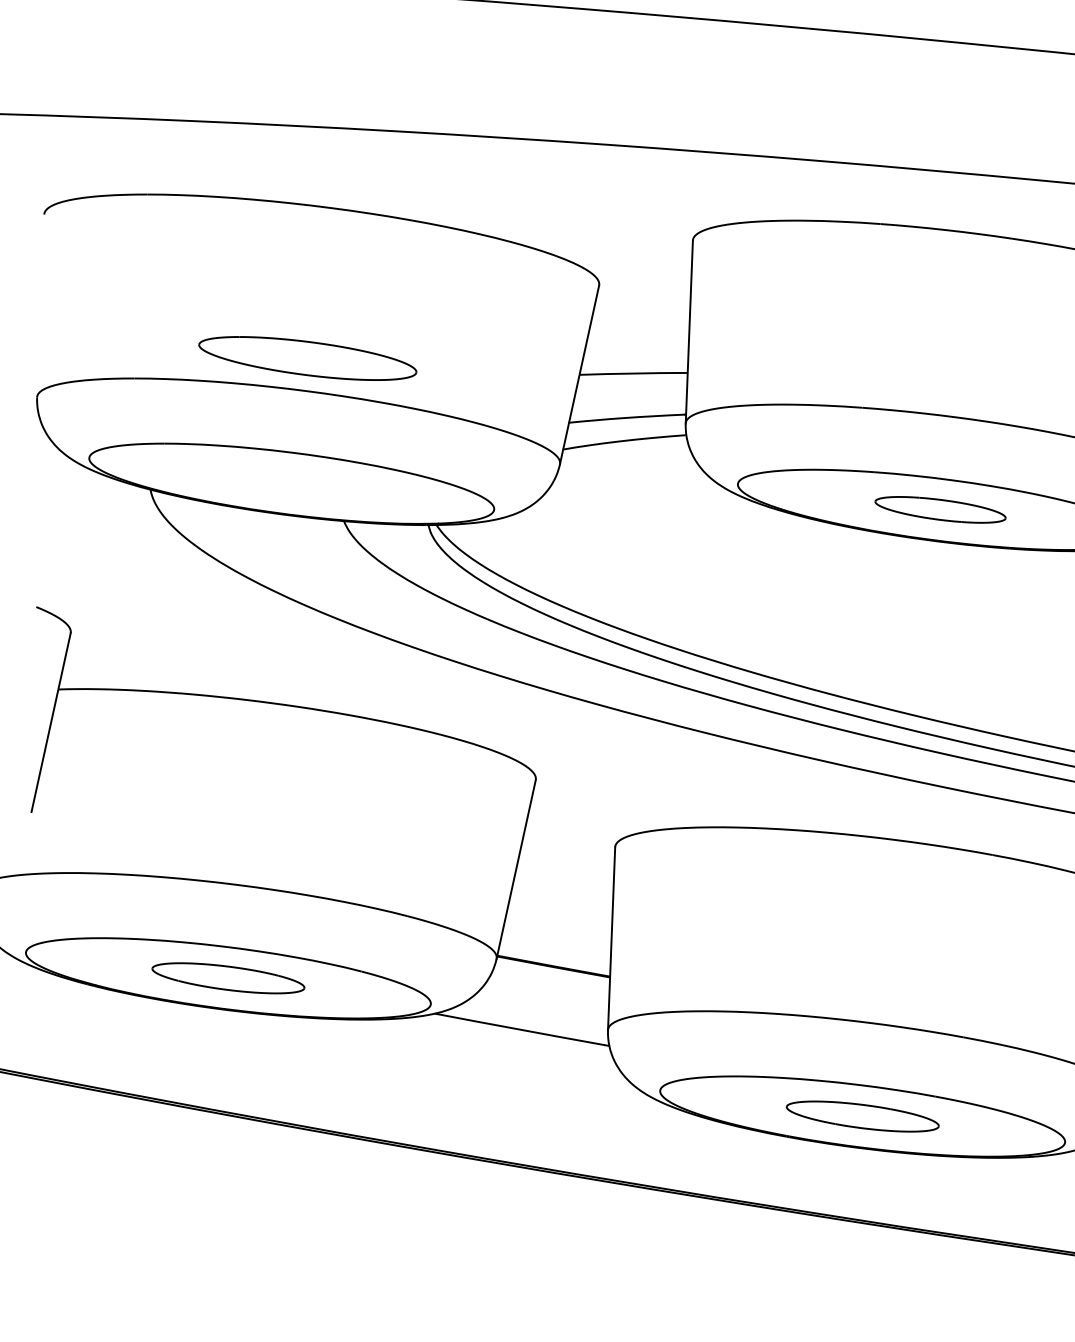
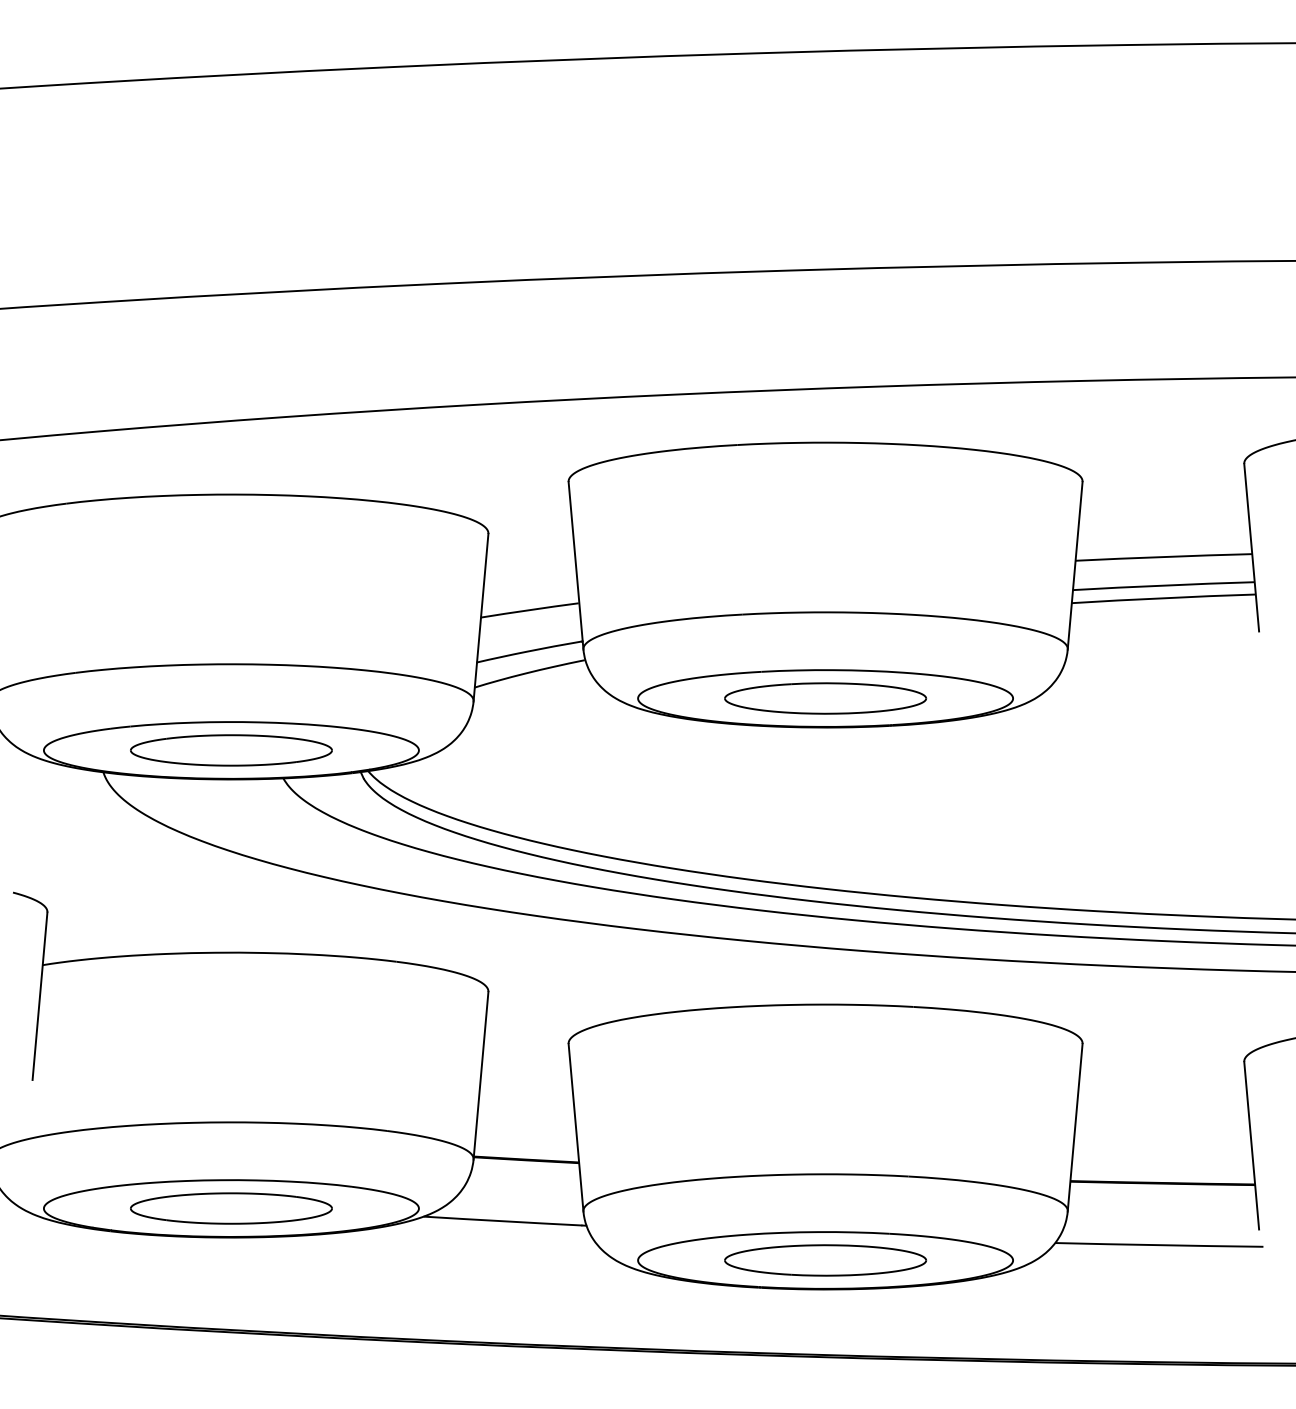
part: (307, 358) -> (231, 750), moved
part: (940, 509) -> (825, 698), size x1.67
part: (228, 978) -> (231, 1208), size x1.43
part: (862, 1116) -> (825, 1260), size x1.43

